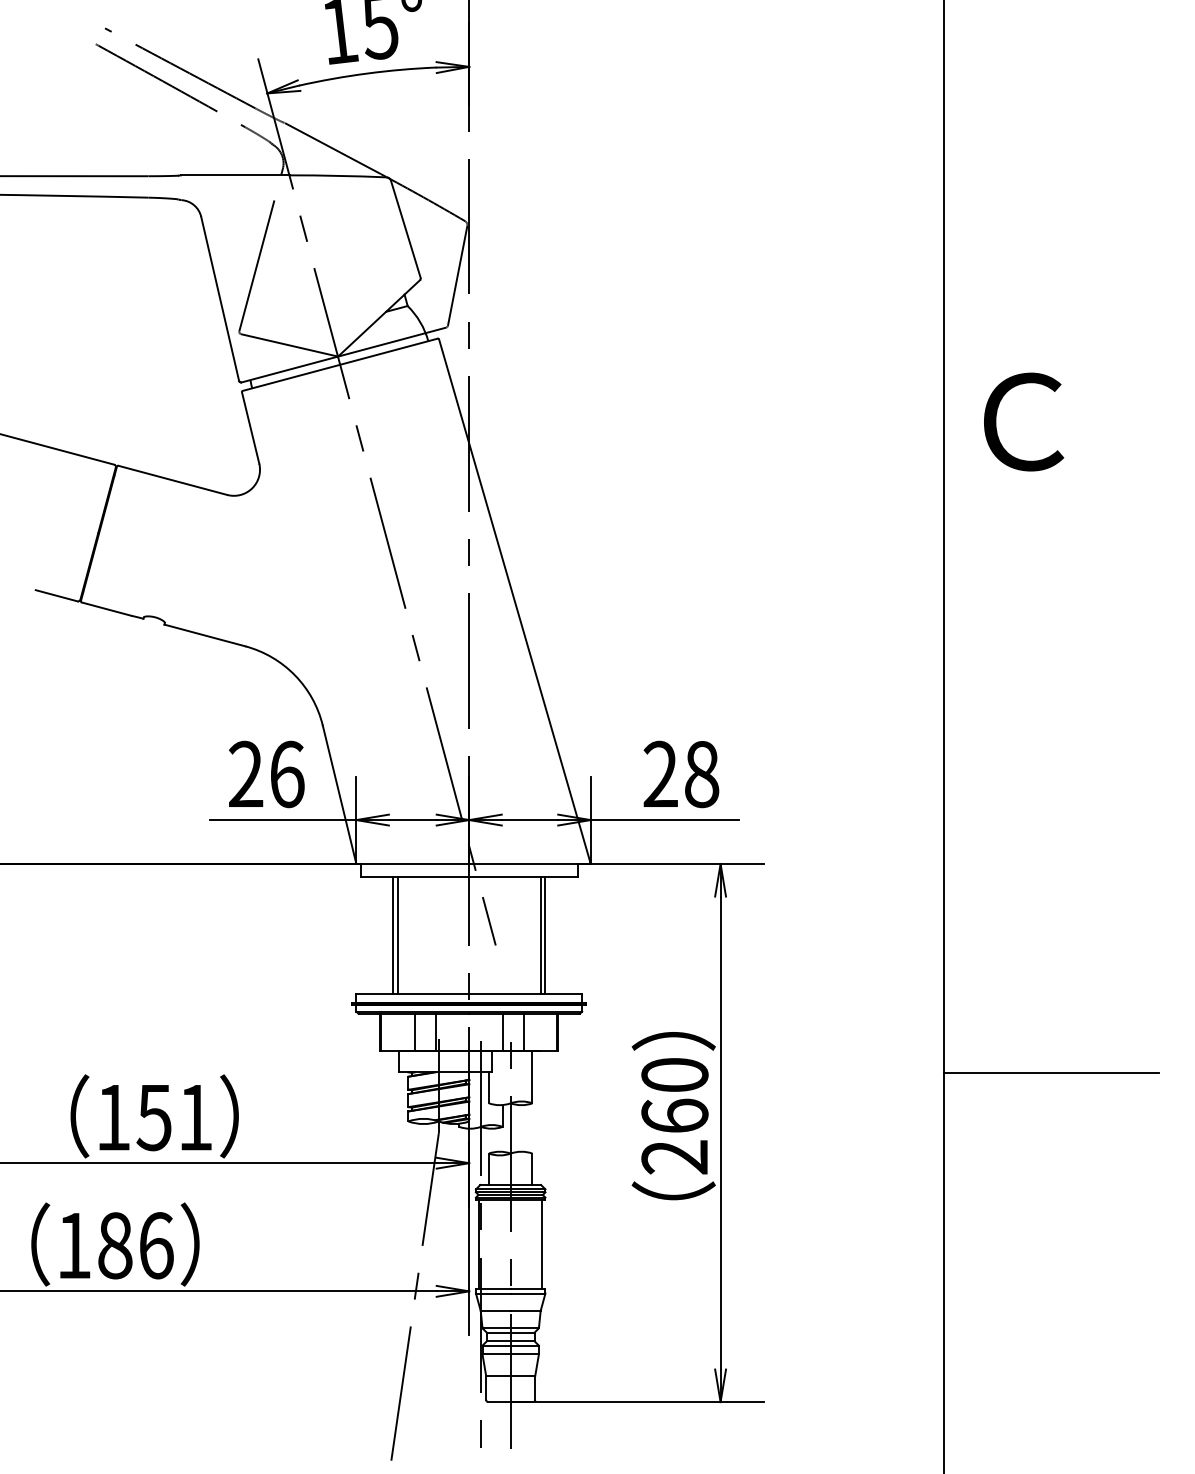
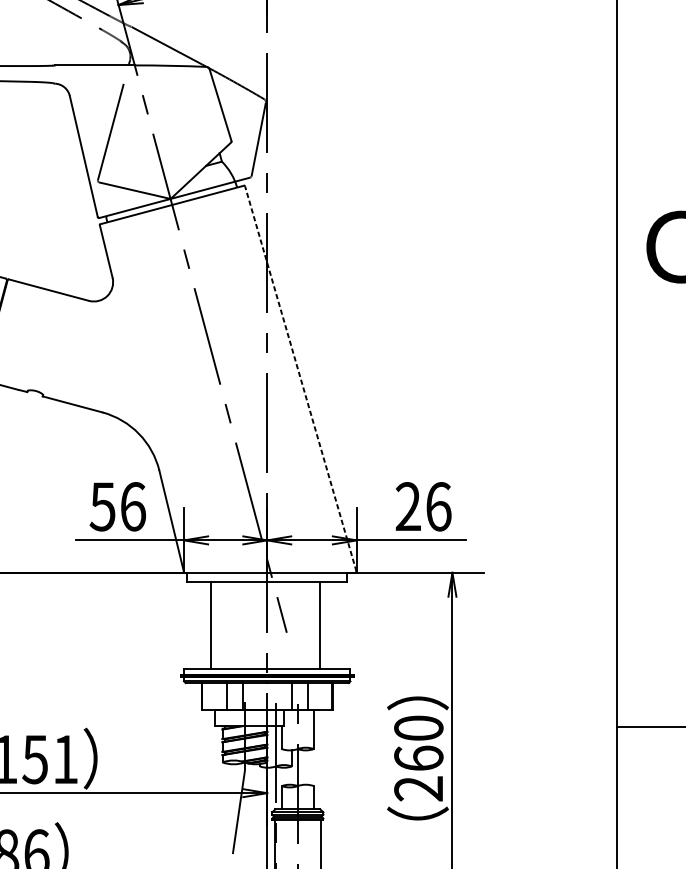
line: (514, 600) -> (300, 378), solid -> dashed
text: (245, 774) -> (102, 506), 26 -> 56
text: (702, 774) -> (439, 506), 28 -> 26
line: (397, 935) -> (214, 625), removed
line: (545, 935) -> (323, 625), removed

